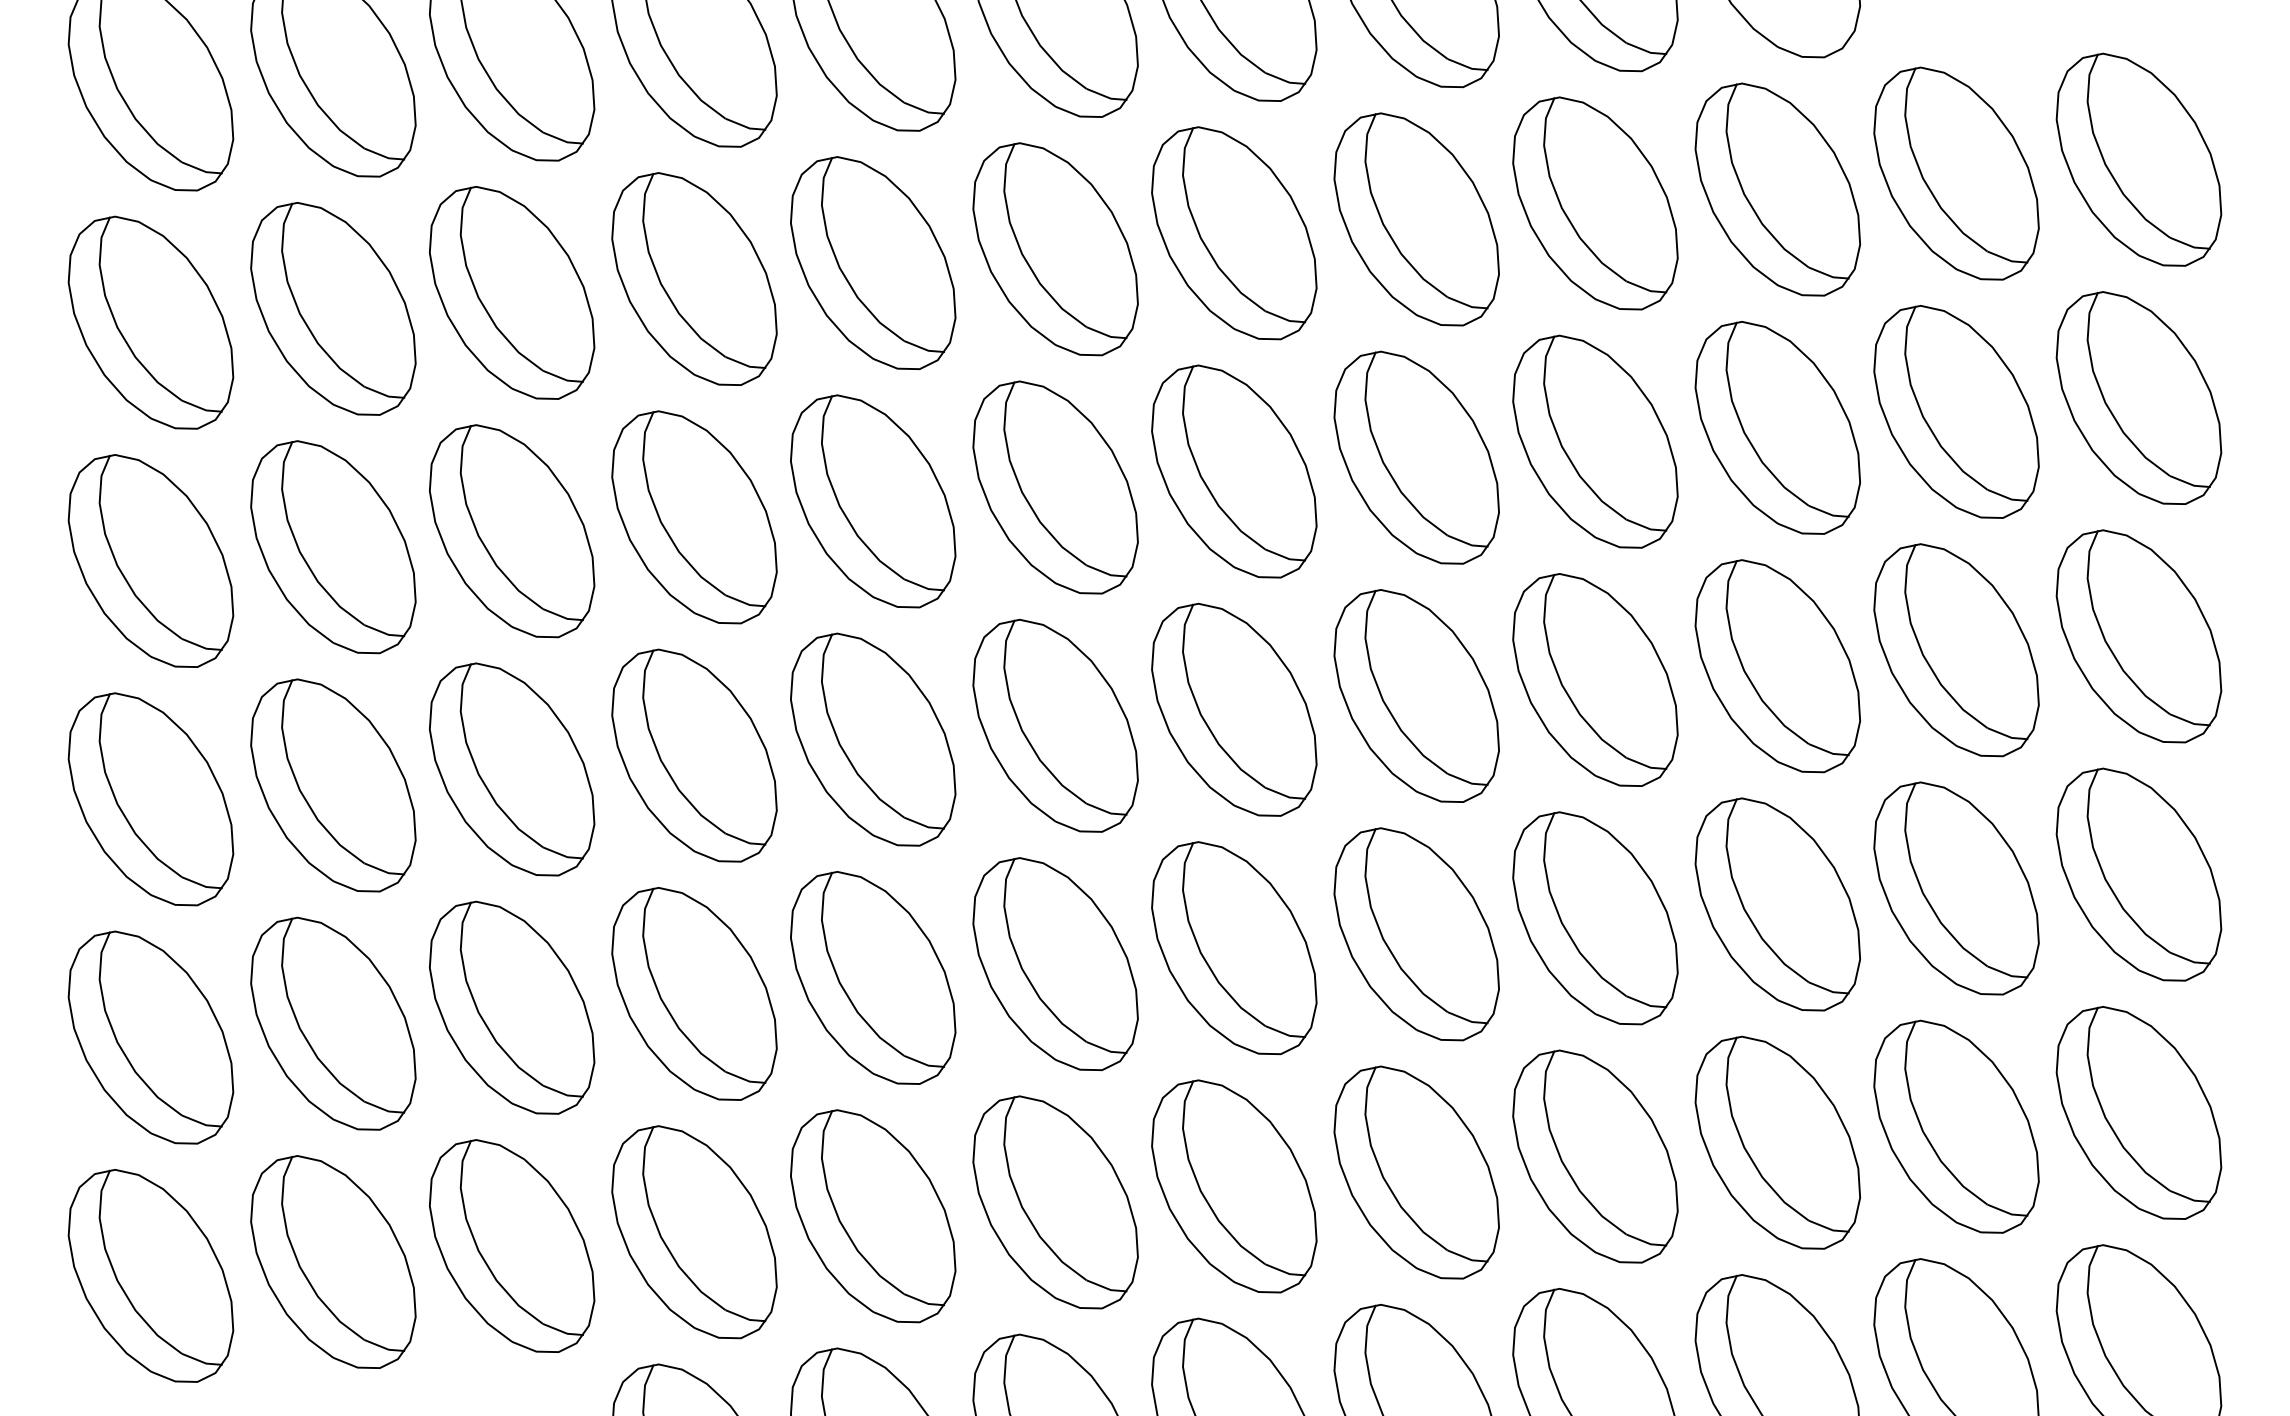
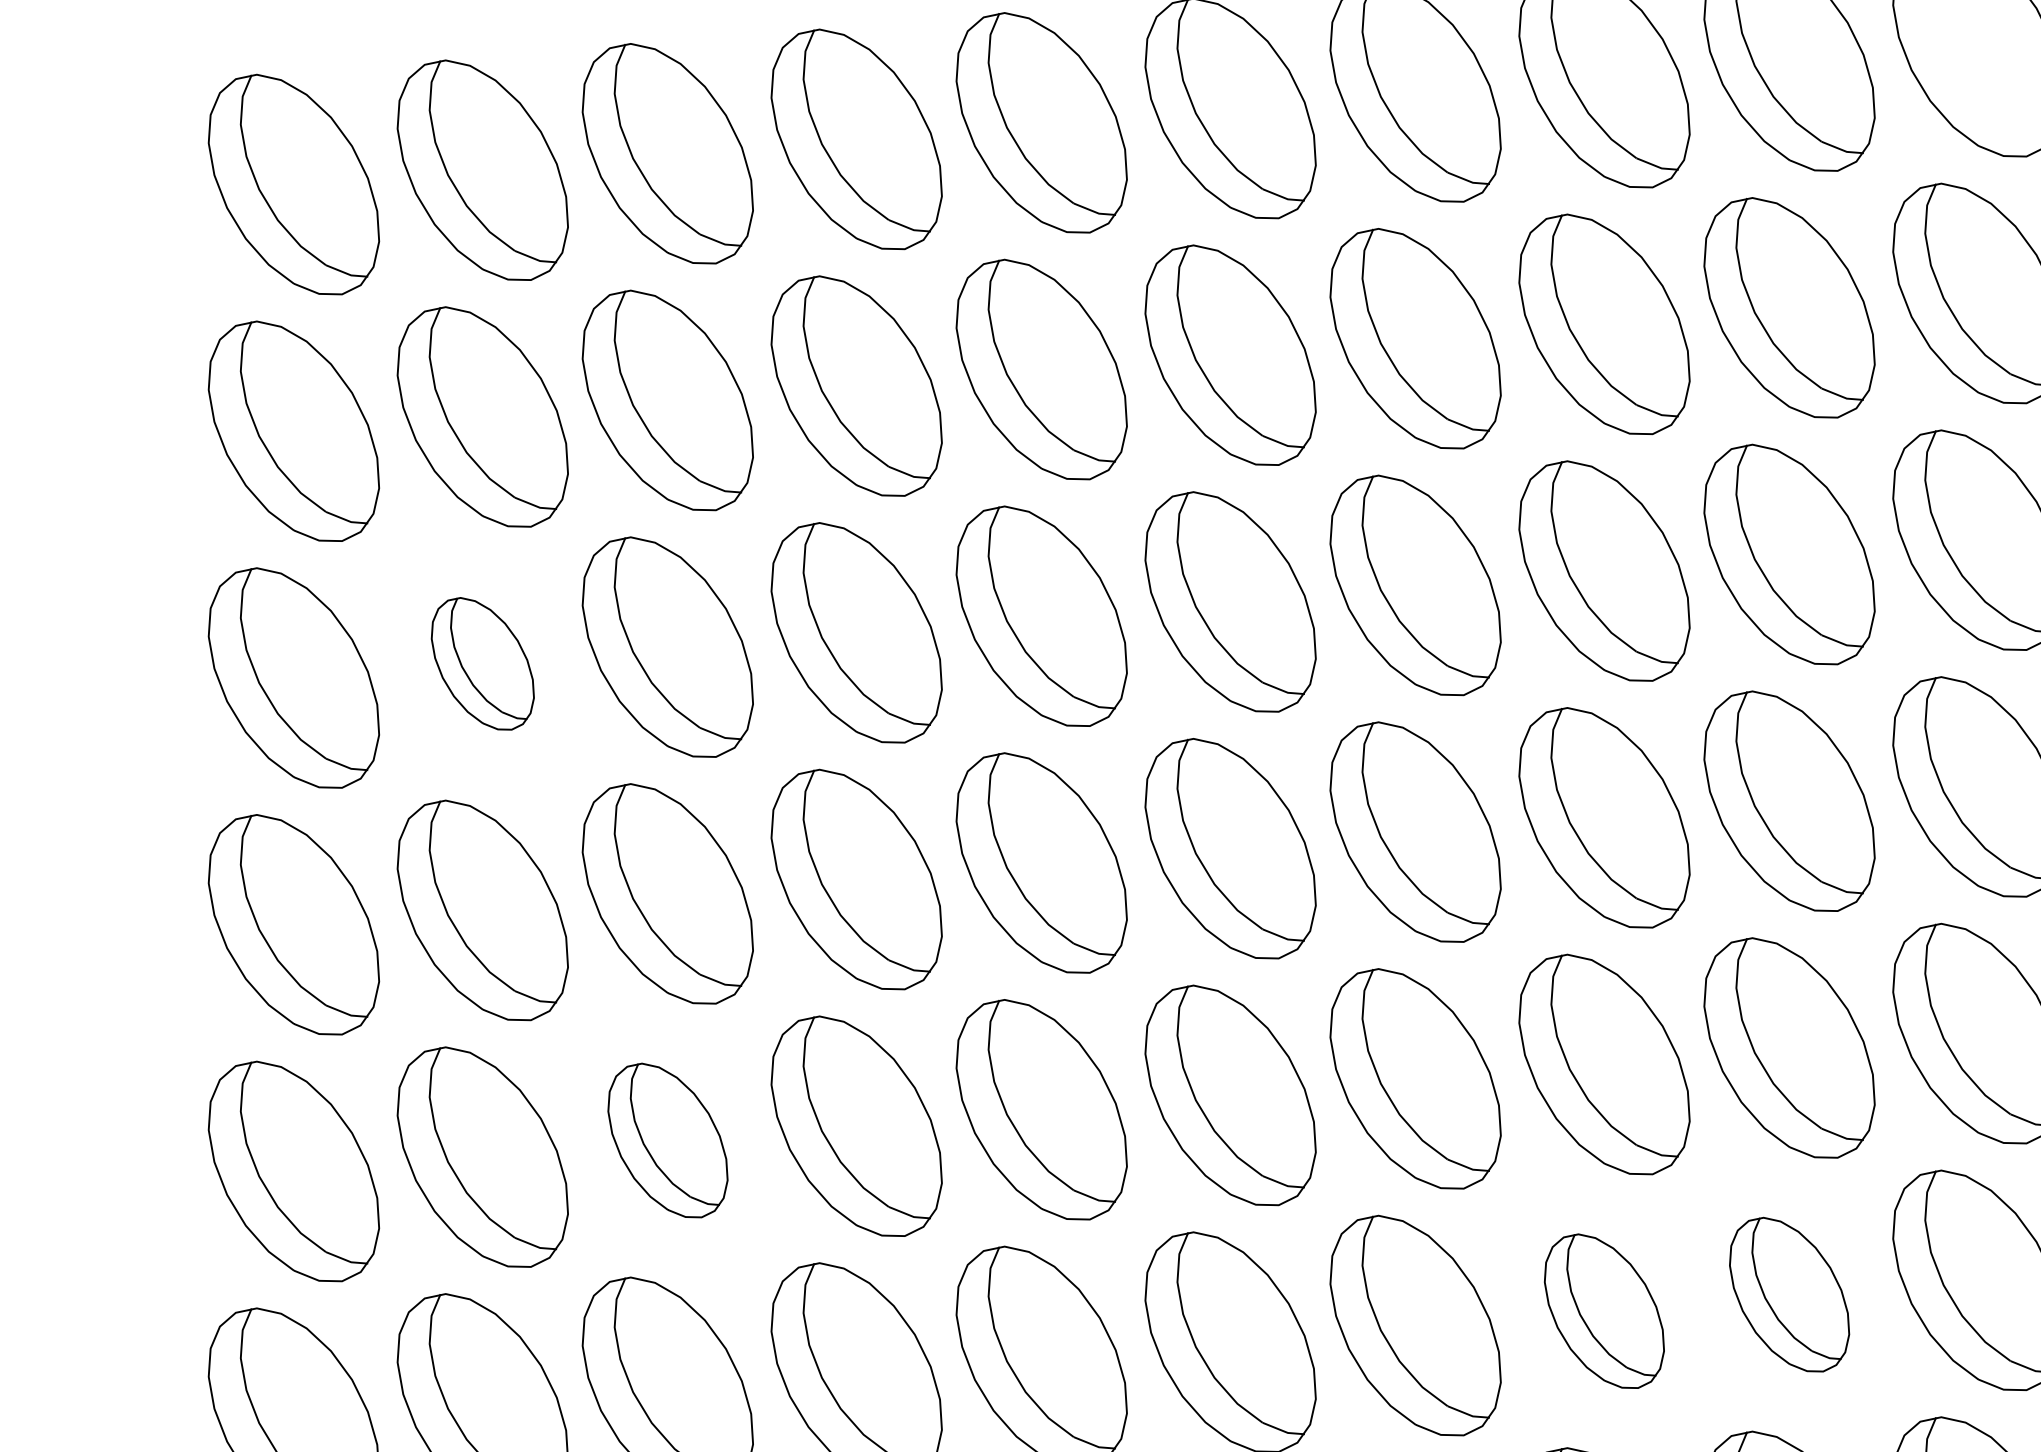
part: (333, 547) -> (482, 664), size x0.6
part: (512, 1007) -> (668, 1140), size x0.7
part: (1595, 1156) -> (1789, 1294), size x0.7
part: (1416, 1172) -> (1604, 1311), size x0.7

